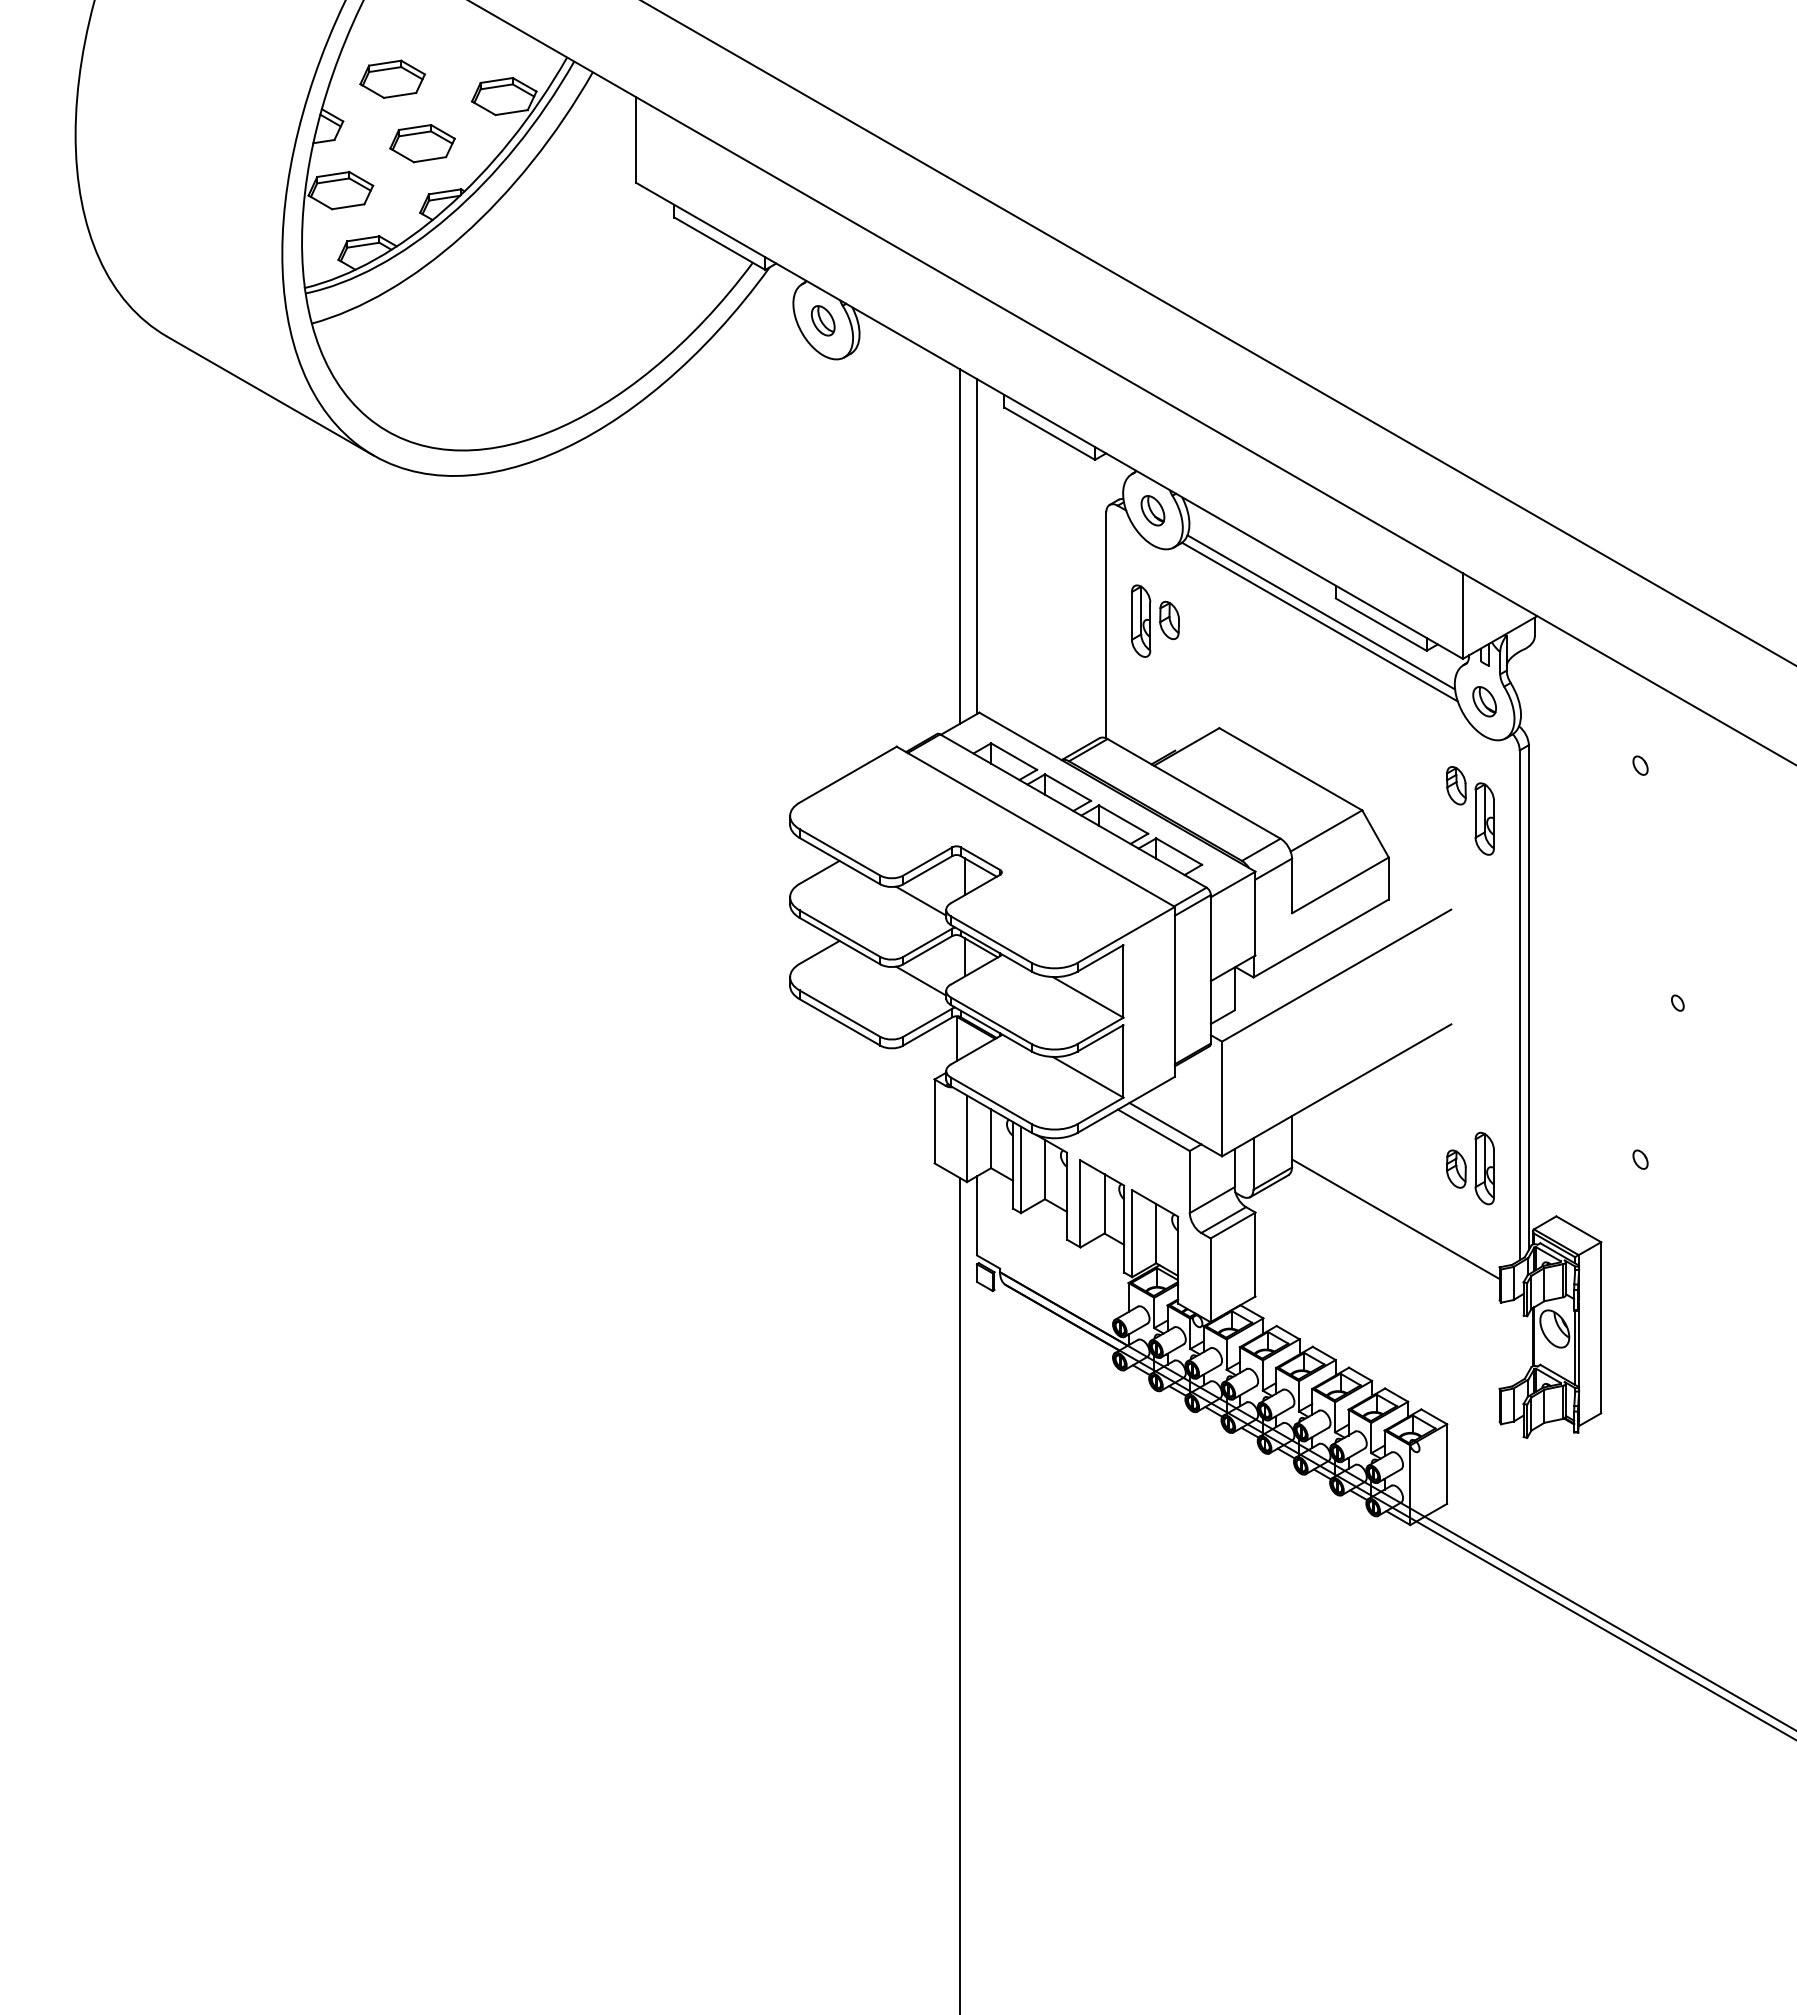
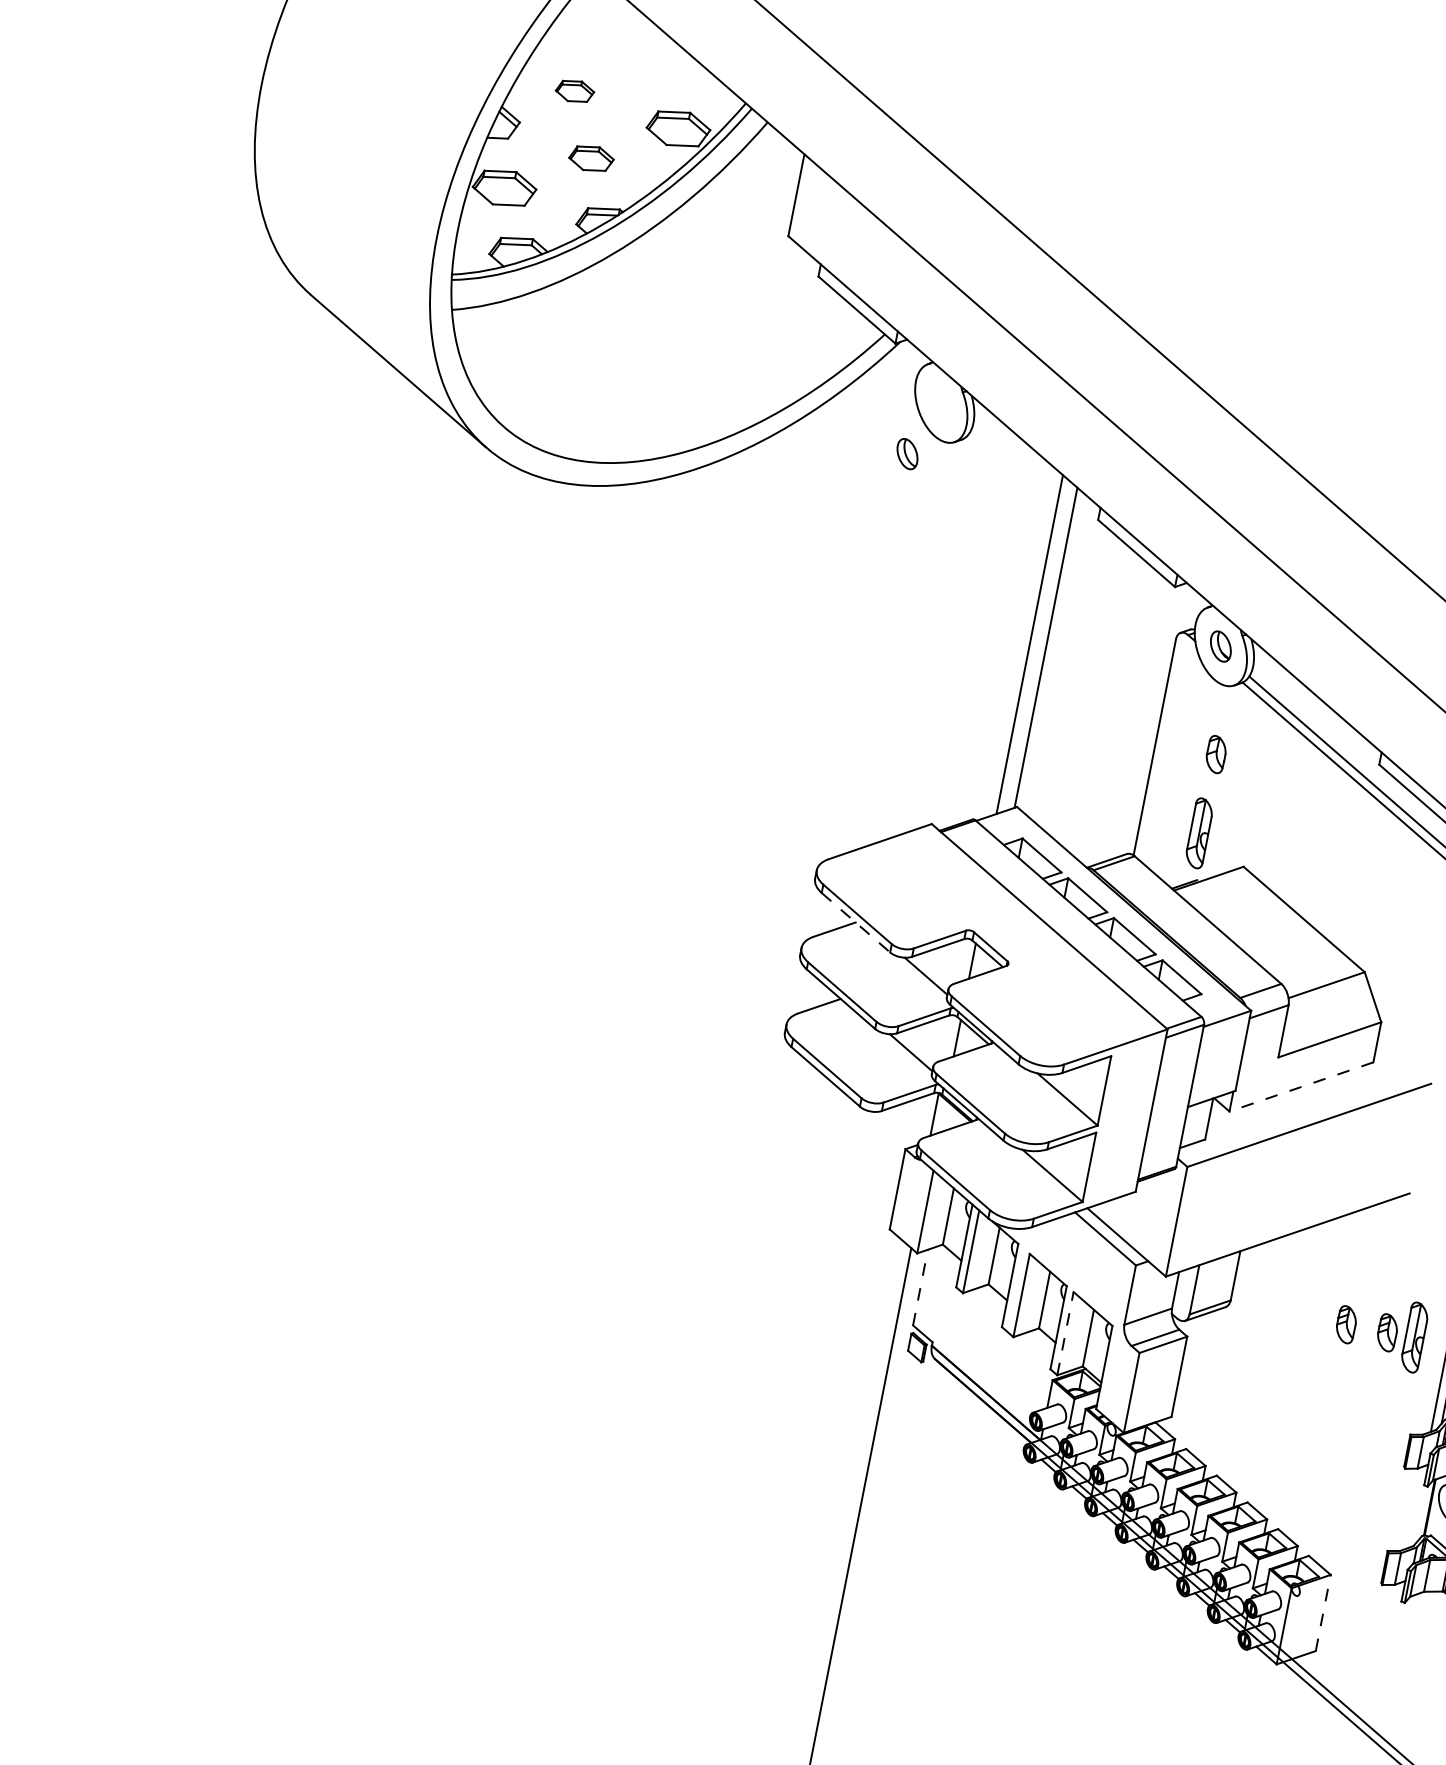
part: (392, 78) -> (575, 90), size x0.6
part: (422, 143) -> (591, 158), size x0.7
part: (823, 320) -> (907, 453), moved
part: (1141, 620) -> (1199, 832), moved
line: (839, 861) -> (855, 923), solid -> dashed
line: (1320, 938) -> (1300, 1086), solid -> dashed
part: (1413, 1168) -> (1346, 1324), added
line: (977, 1215) -> (920, 1287), solid -> dashed
line: (1395, 1219) -> (1319, 1369), removed
line: (1132, 1233) -> (1065, 1333), solid -> dashed
line: (1447, 1464) -> (1323, 1613), solid -> dashed

